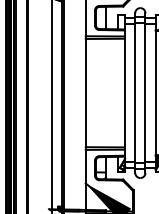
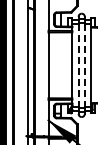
line: (135, 93) -> (78, 65), solid -> dashed
line: (144, 93) -> (84, 65), solid -> dashed

